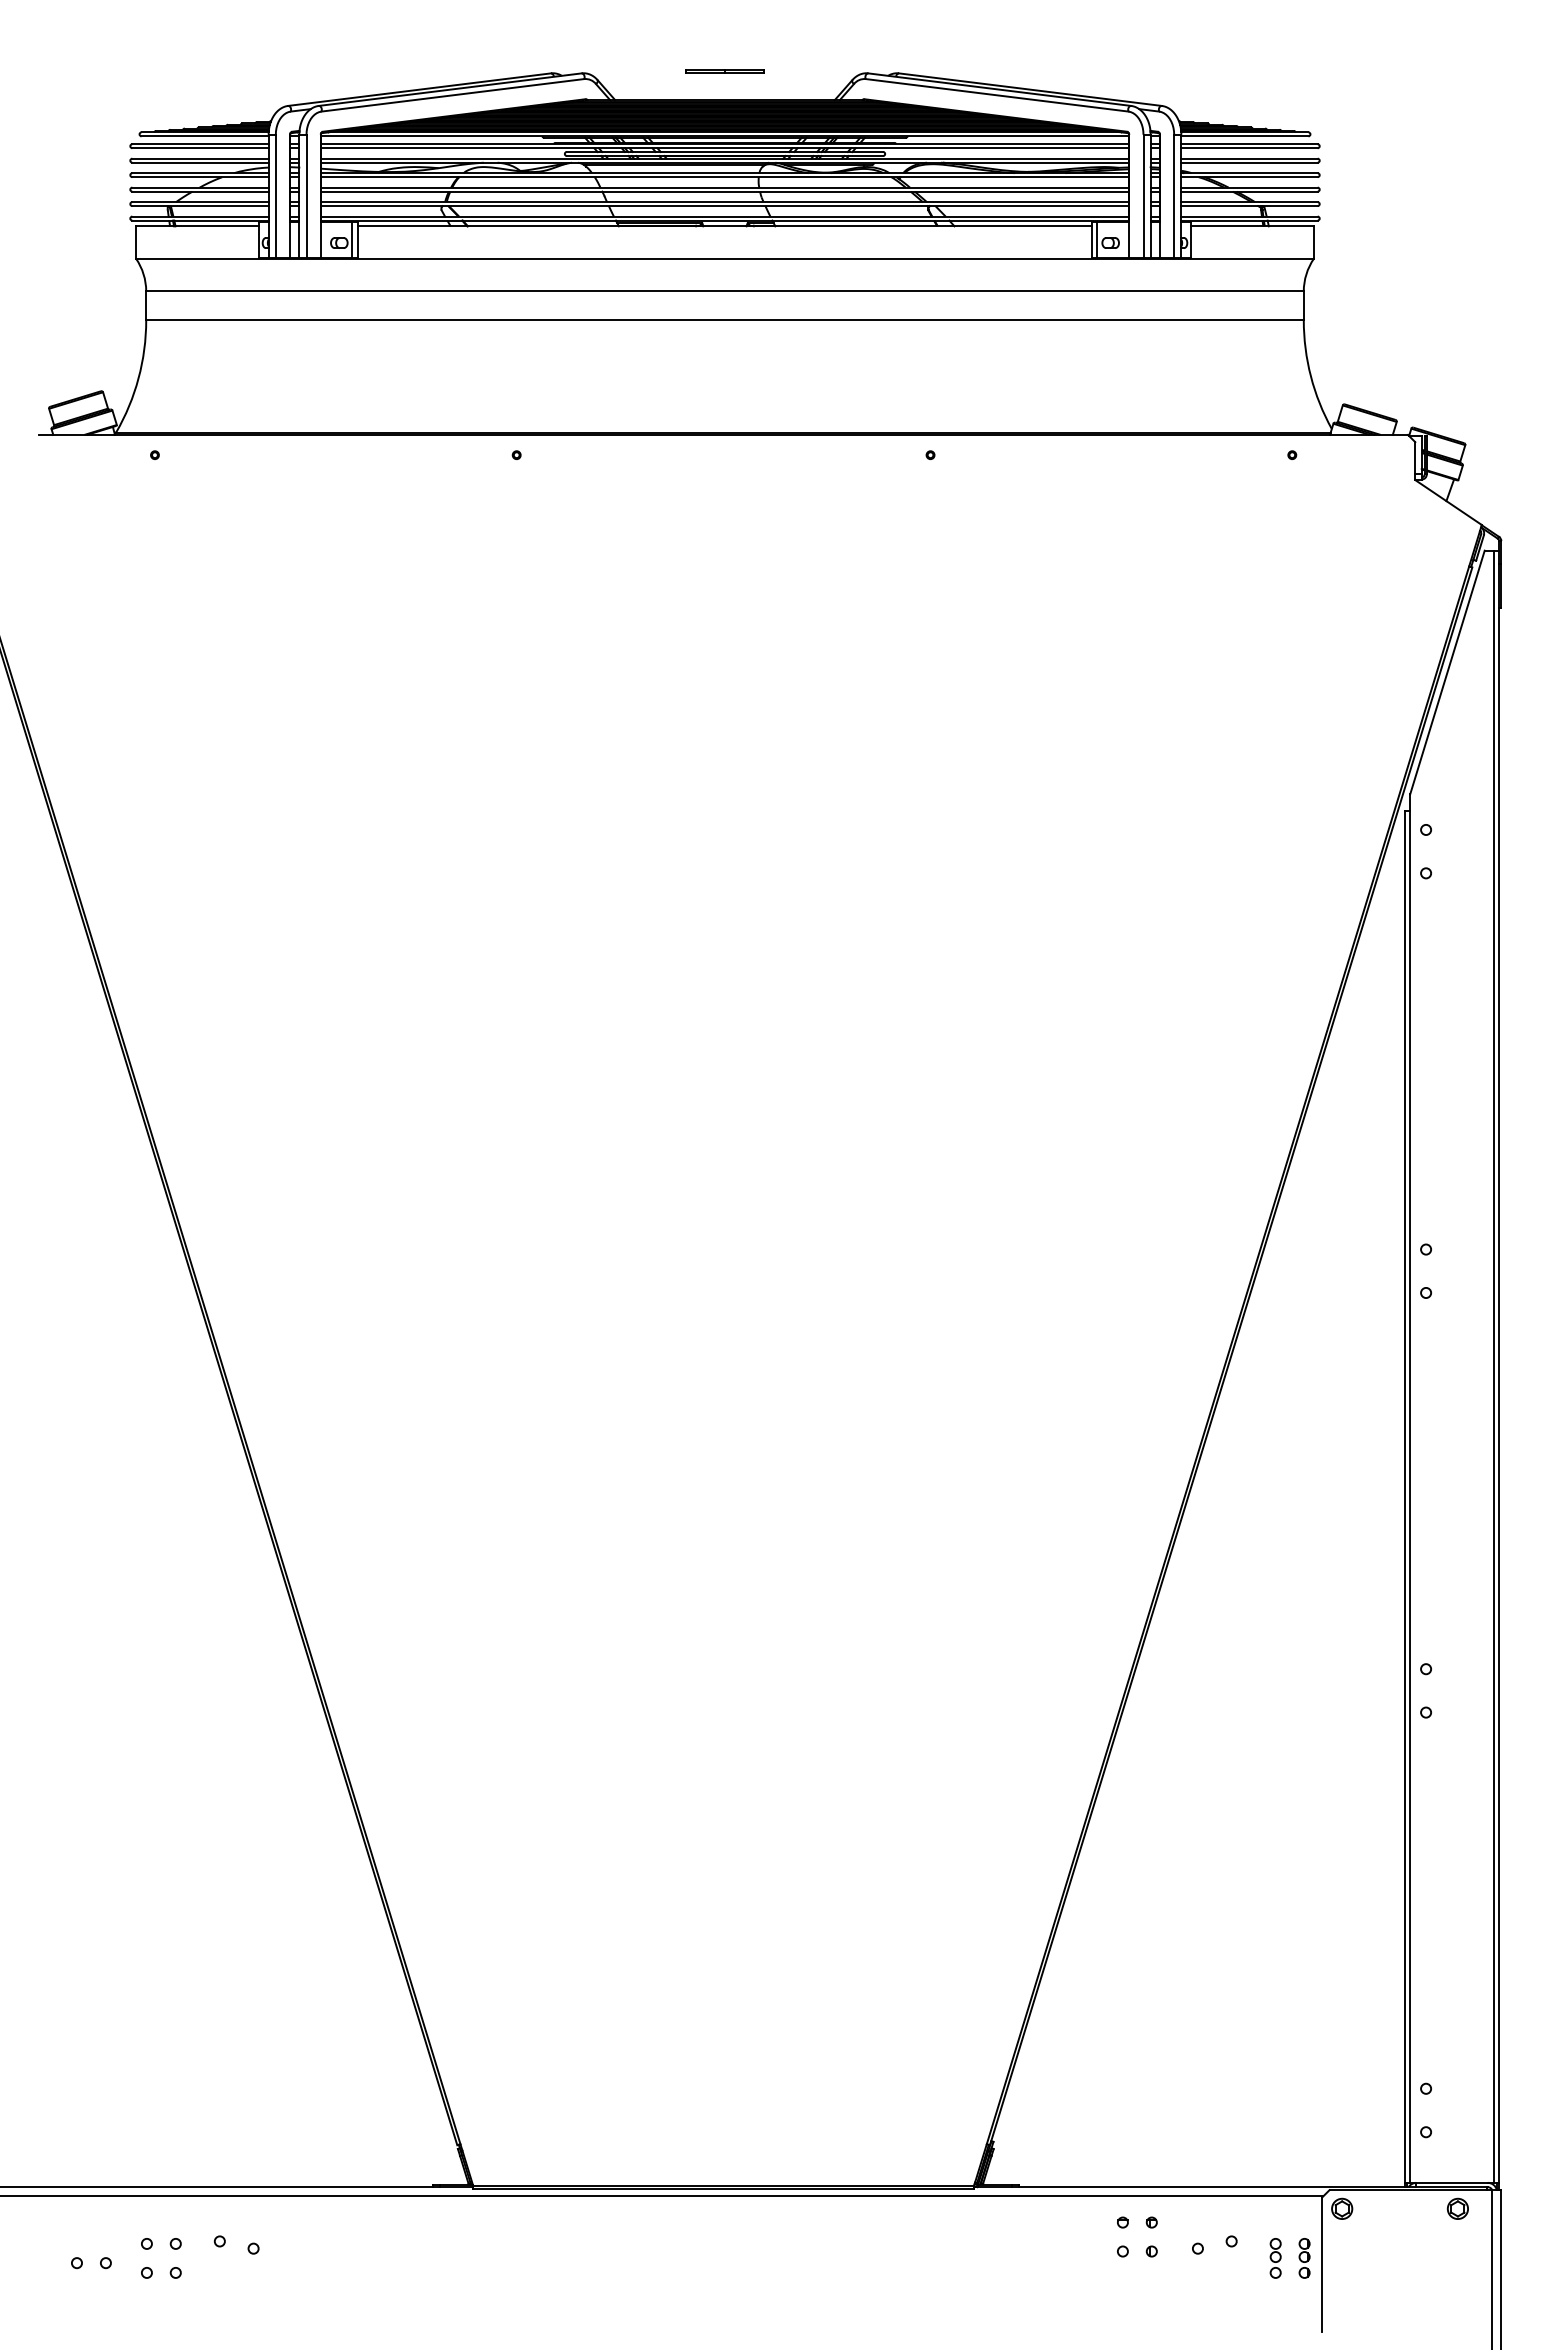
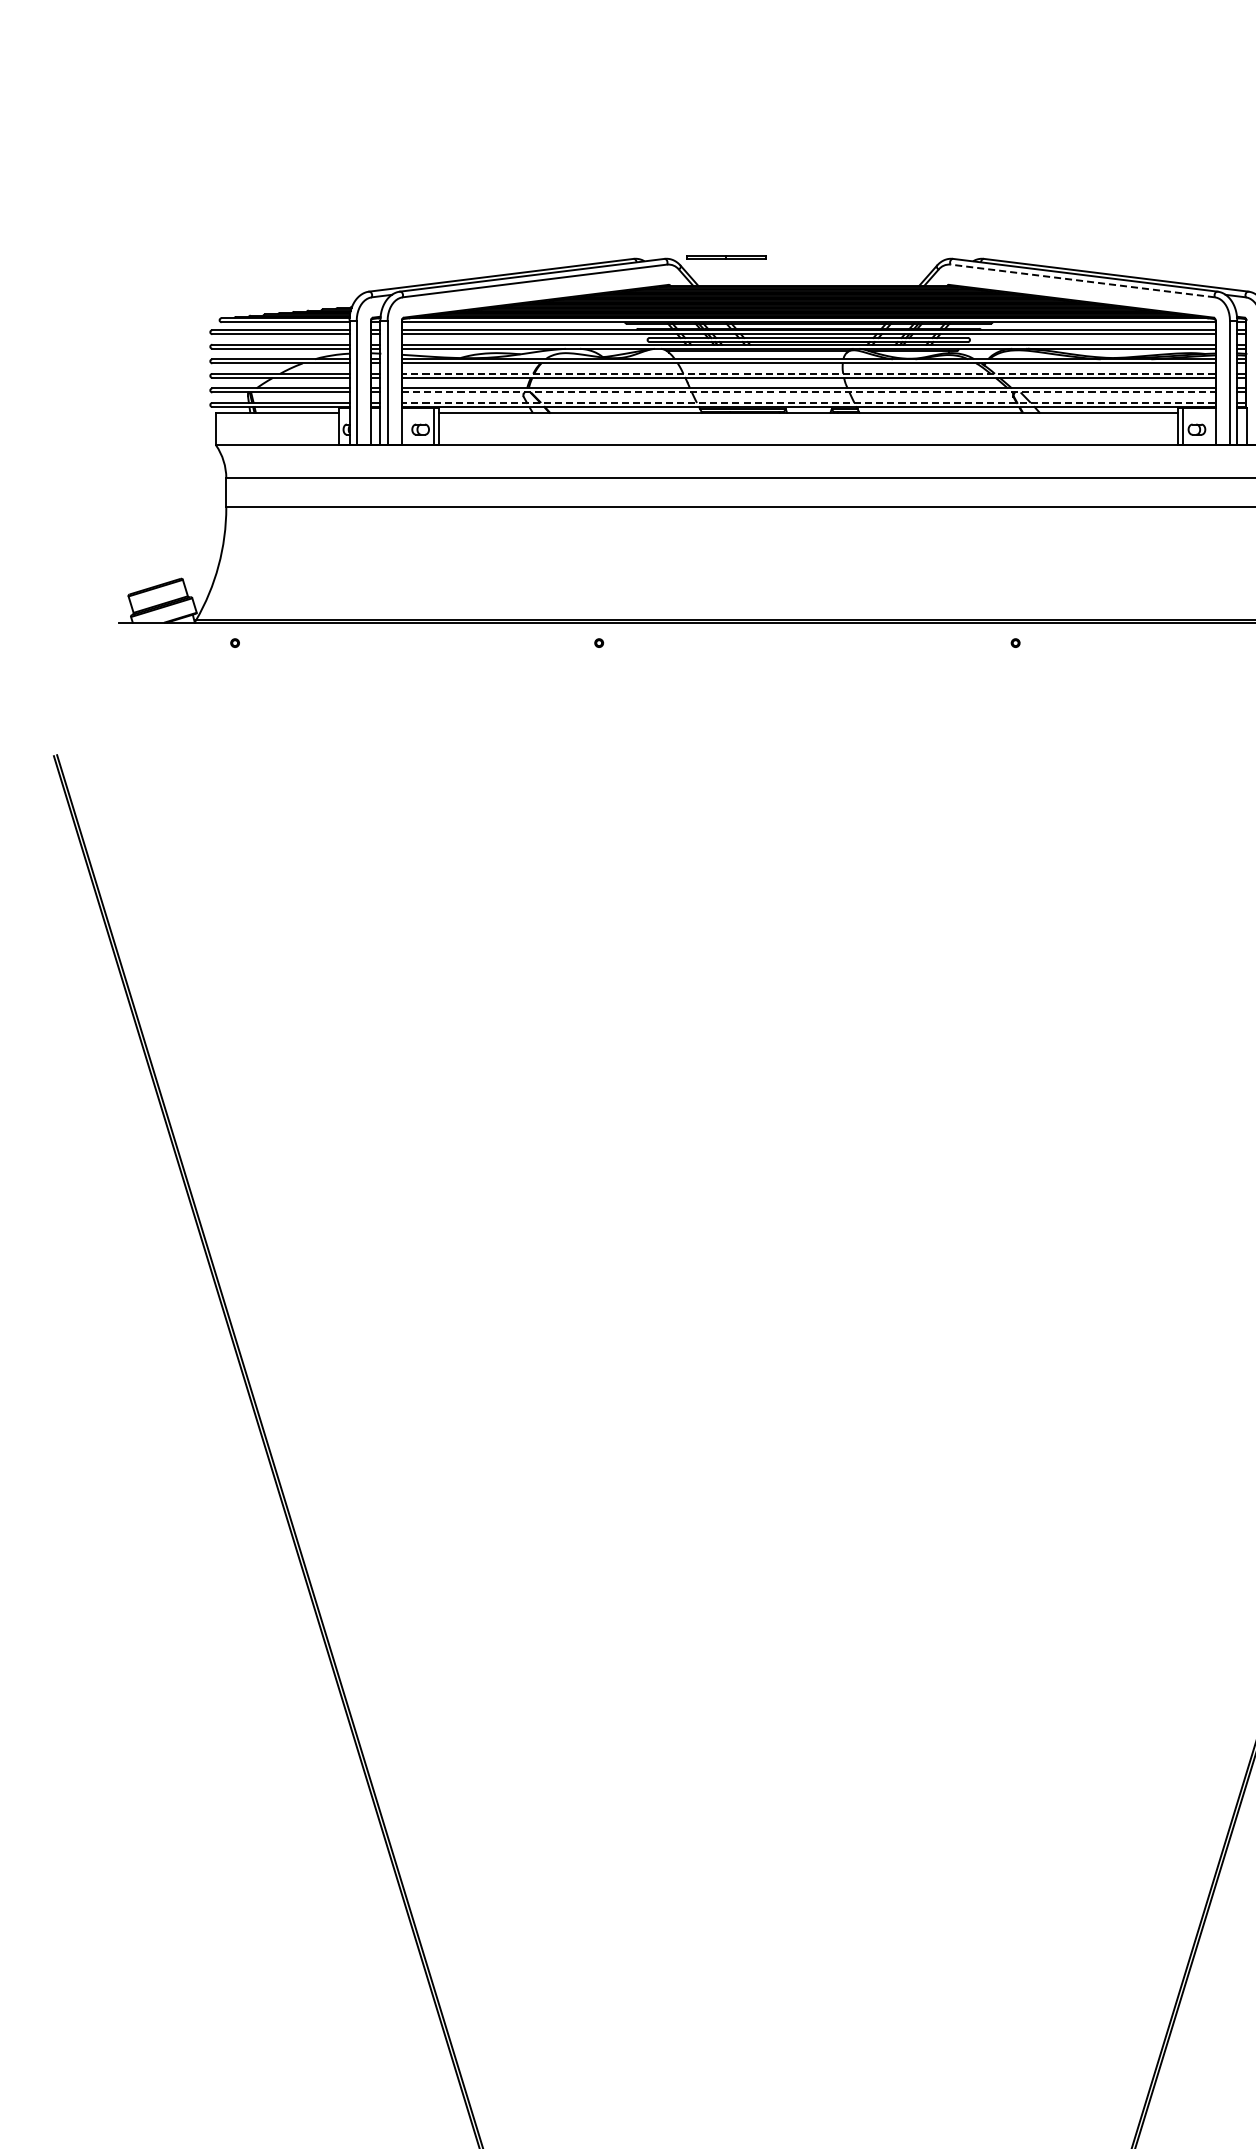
line: (724, 71) -> (725, 256), moved
line: (996, 95) -> (1082, 281), solid -> dashed
line: (724, 187) -> (808, 373), solid -> dashed
line: (725, 206) -> (809, 392), solid -> dashed
line: (724, 216) -> (808, 402), solid -> dashed

